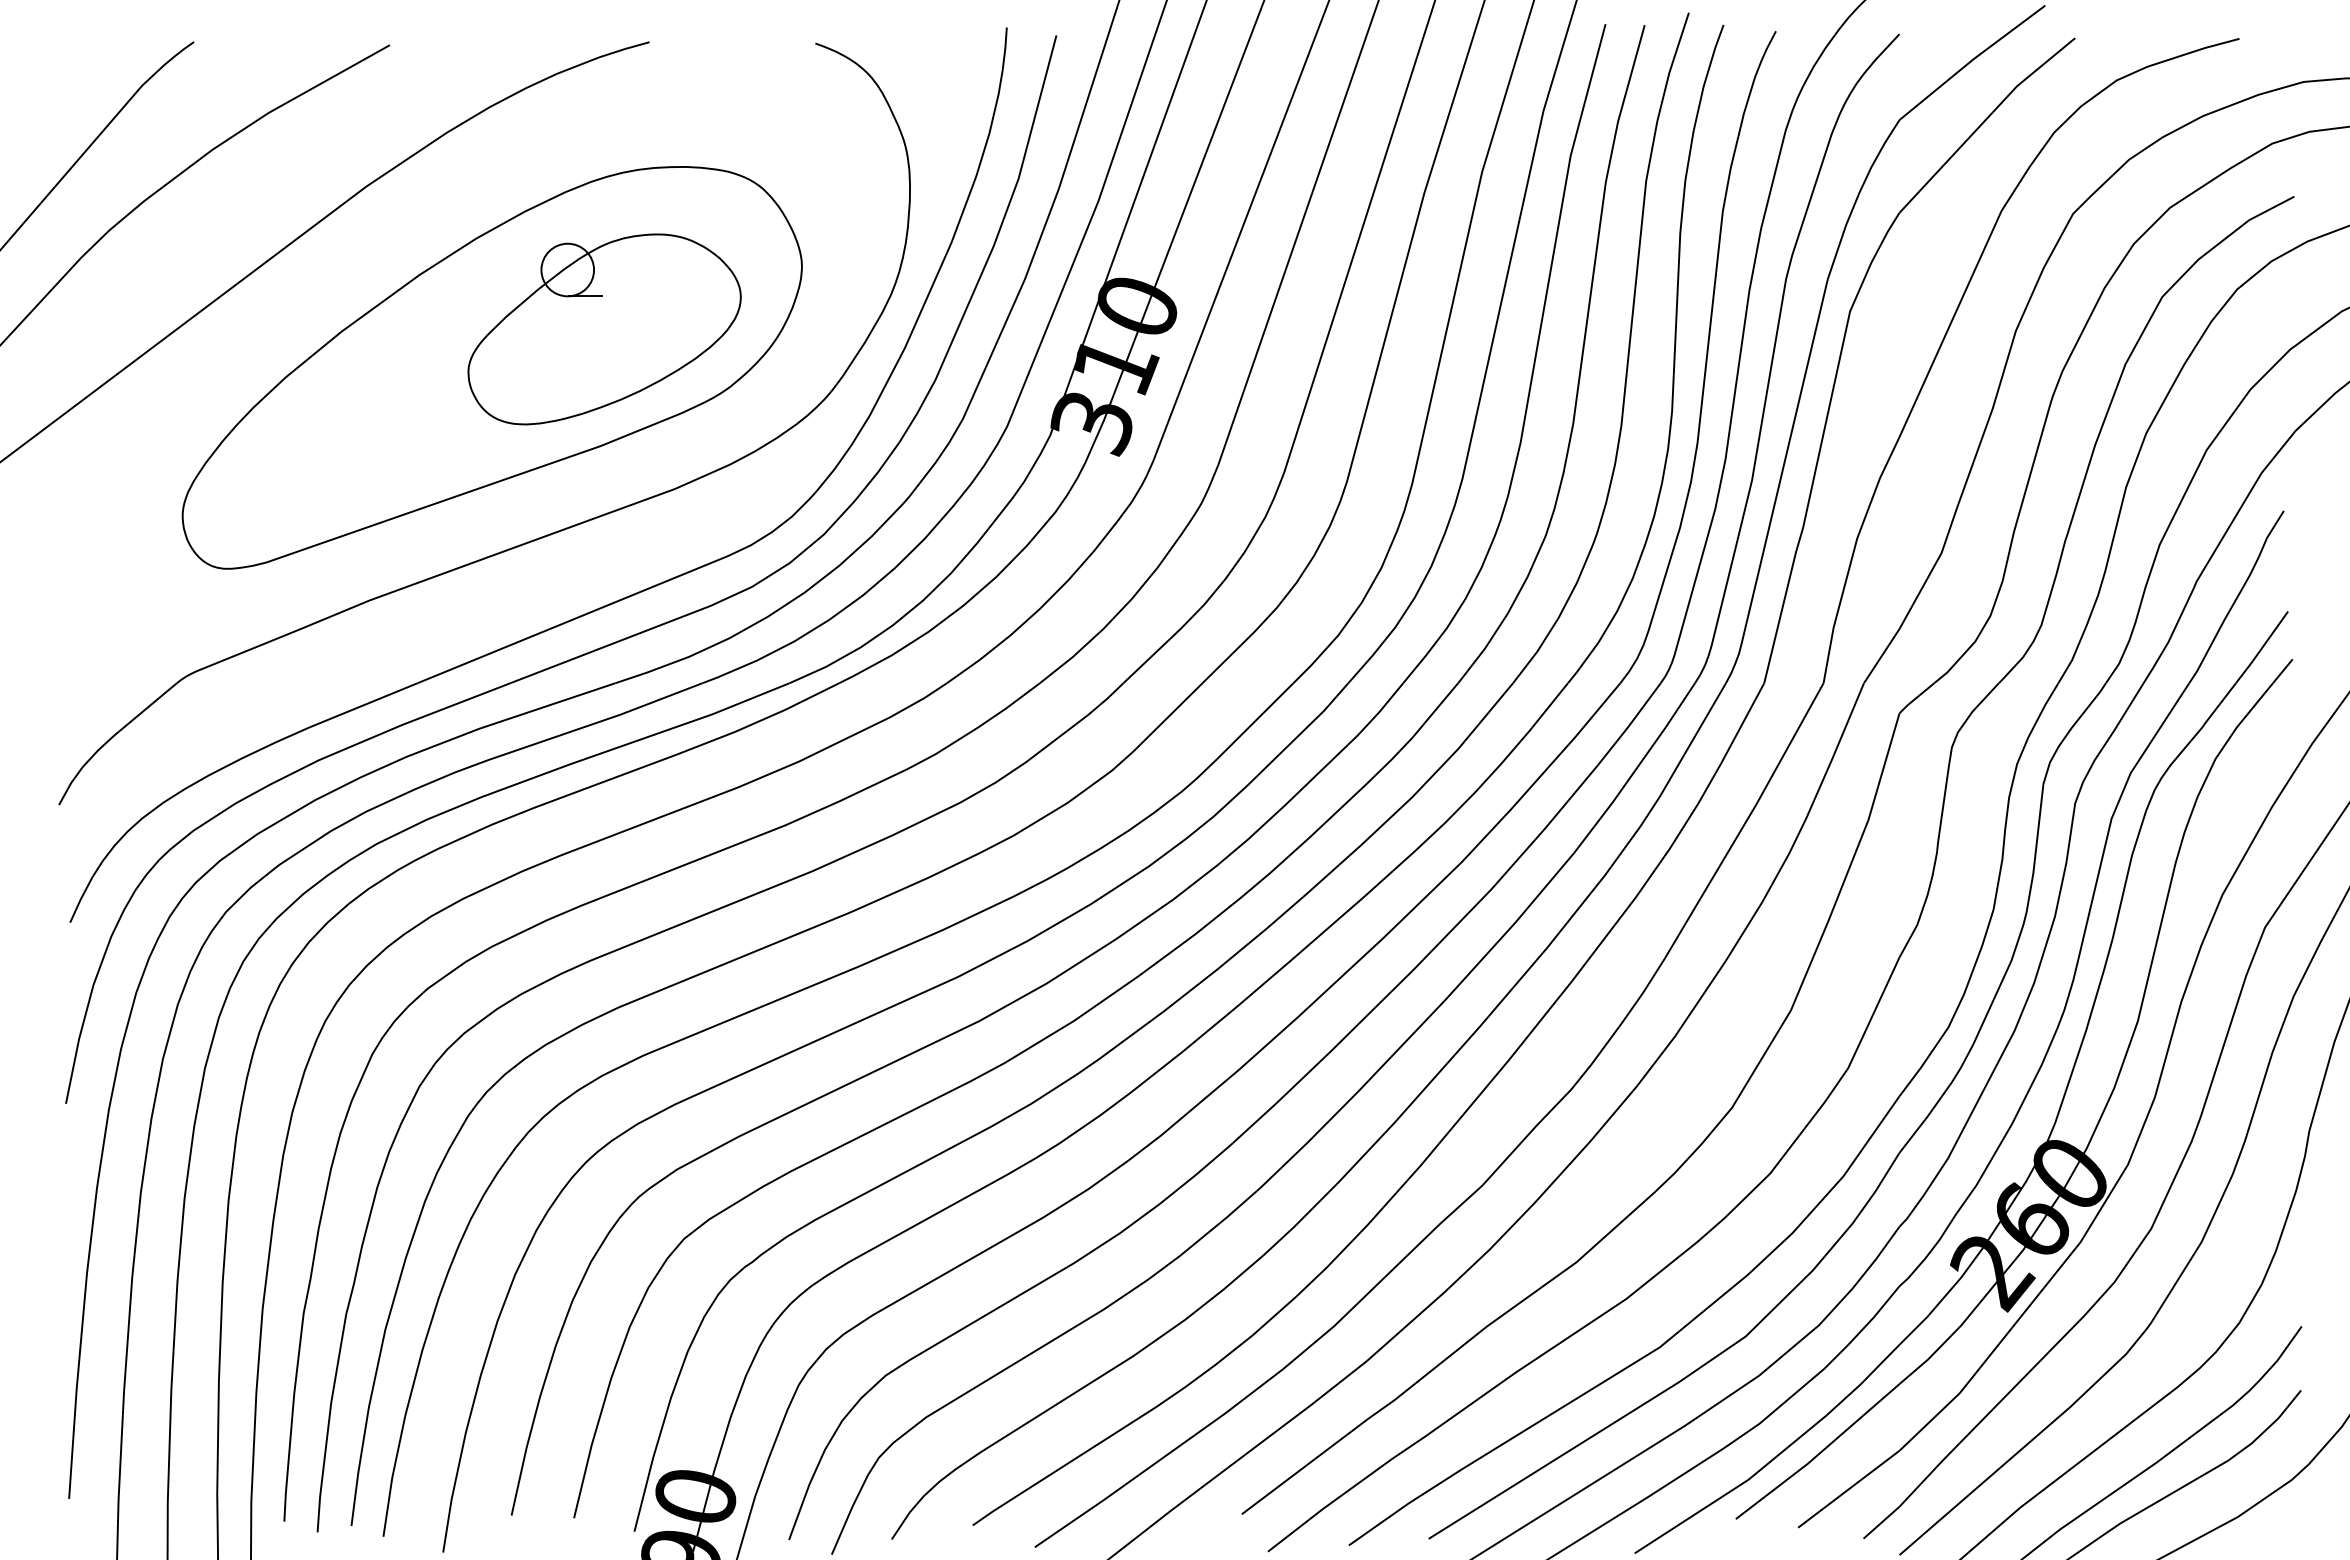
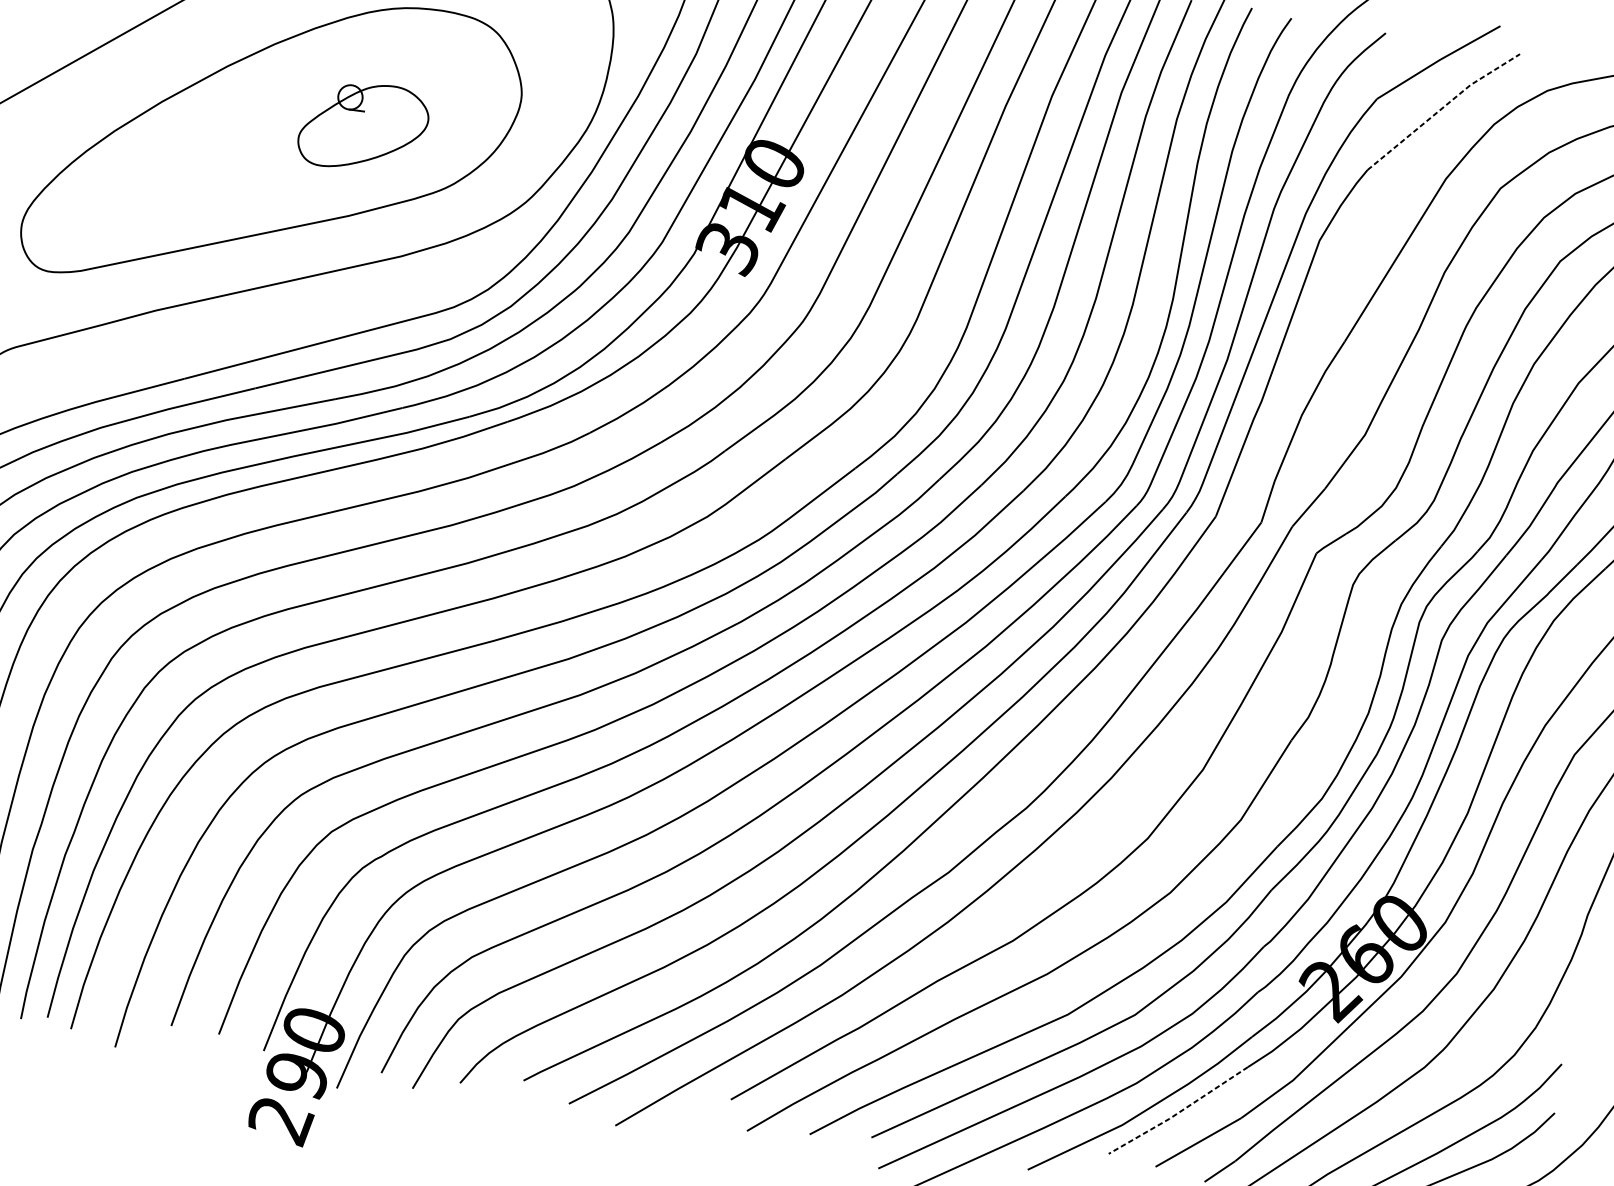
line: (1984, 121) -> (1442, 108), solid -> dashed
part: (604, 329) -> (363, 126), size x0.6
line: (1819, 1454) -> (1179, 1112), solid -> dashed

